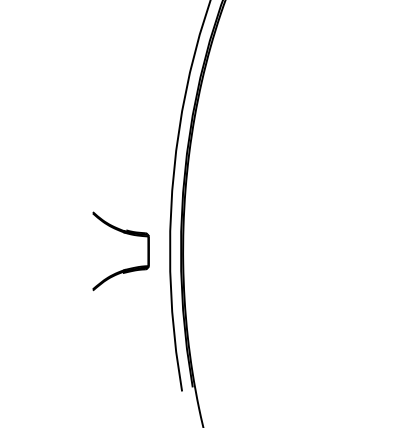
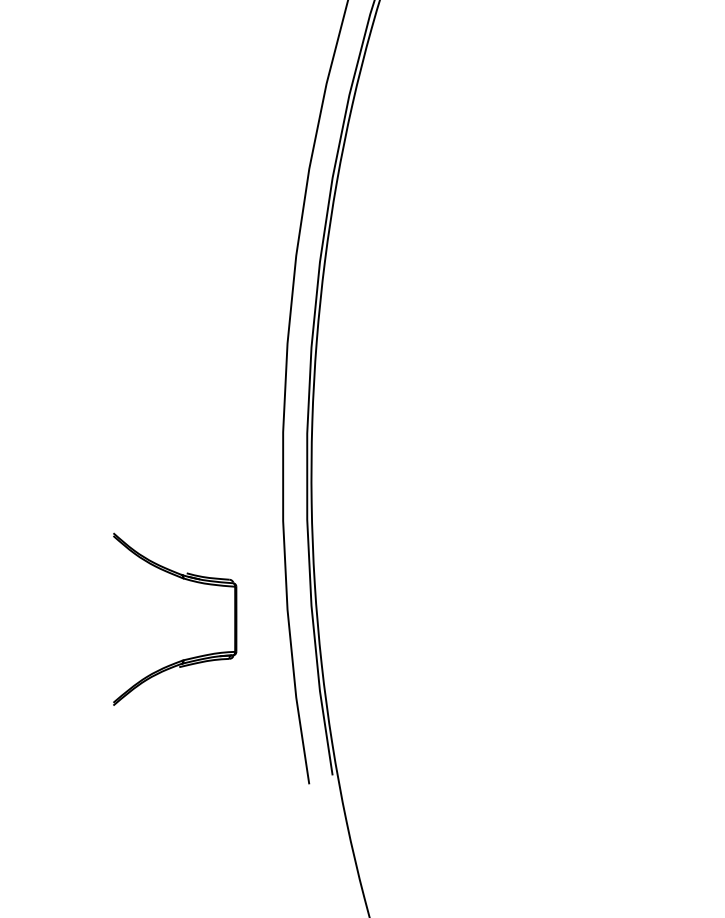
part: (126, 234) -> (187, 582), moved

